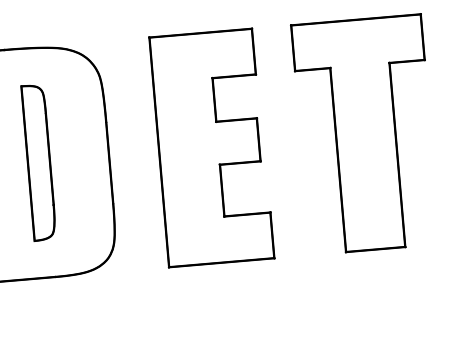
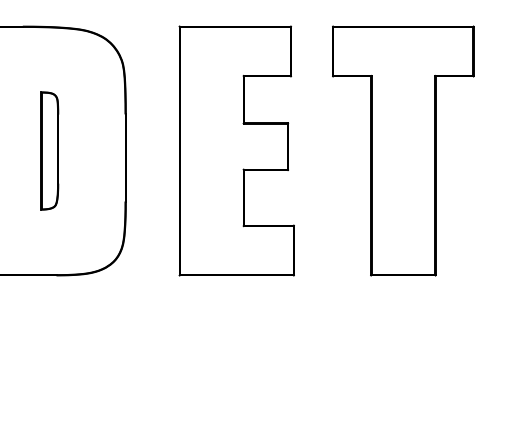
part: (38, 162) -> (49, 150), size x0.7

